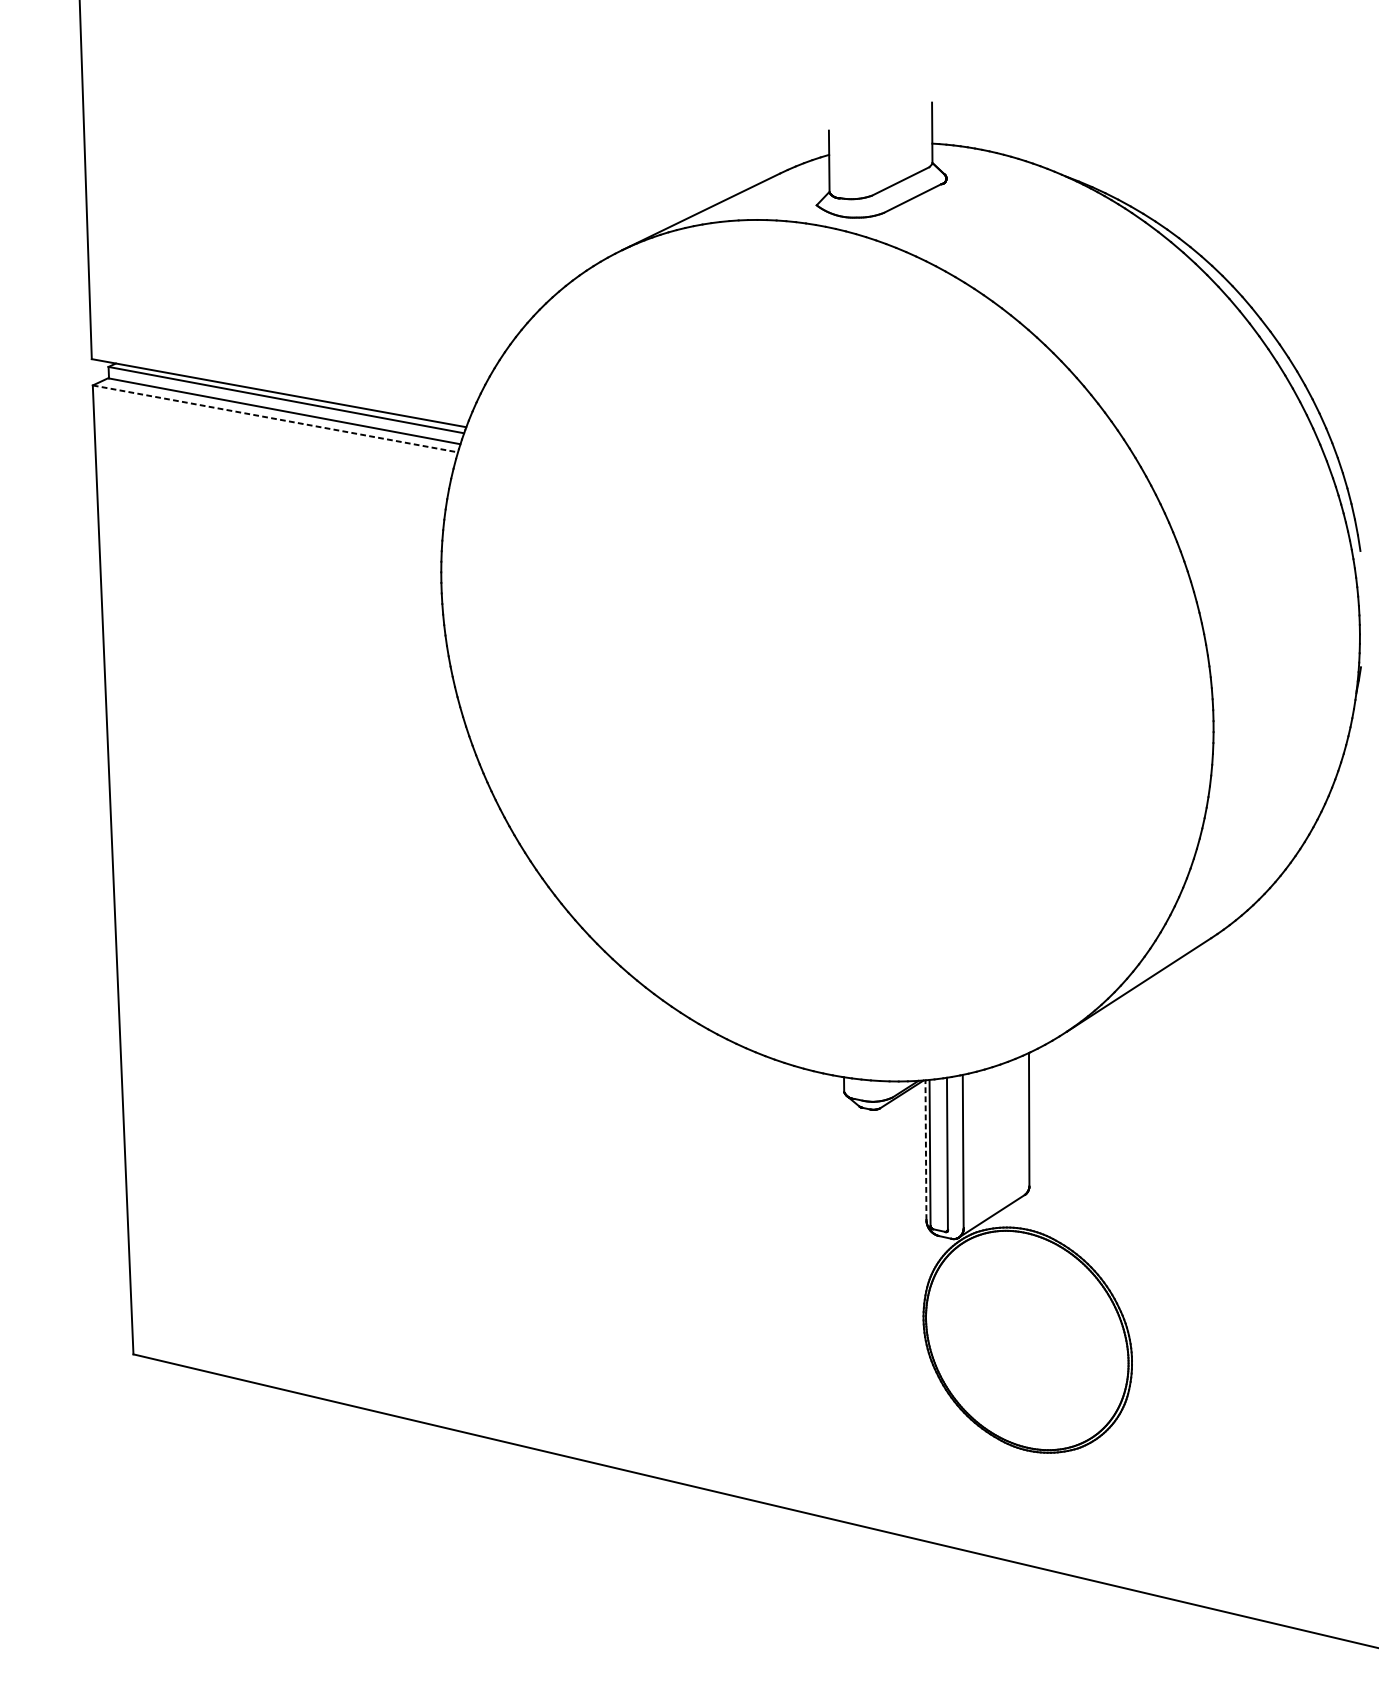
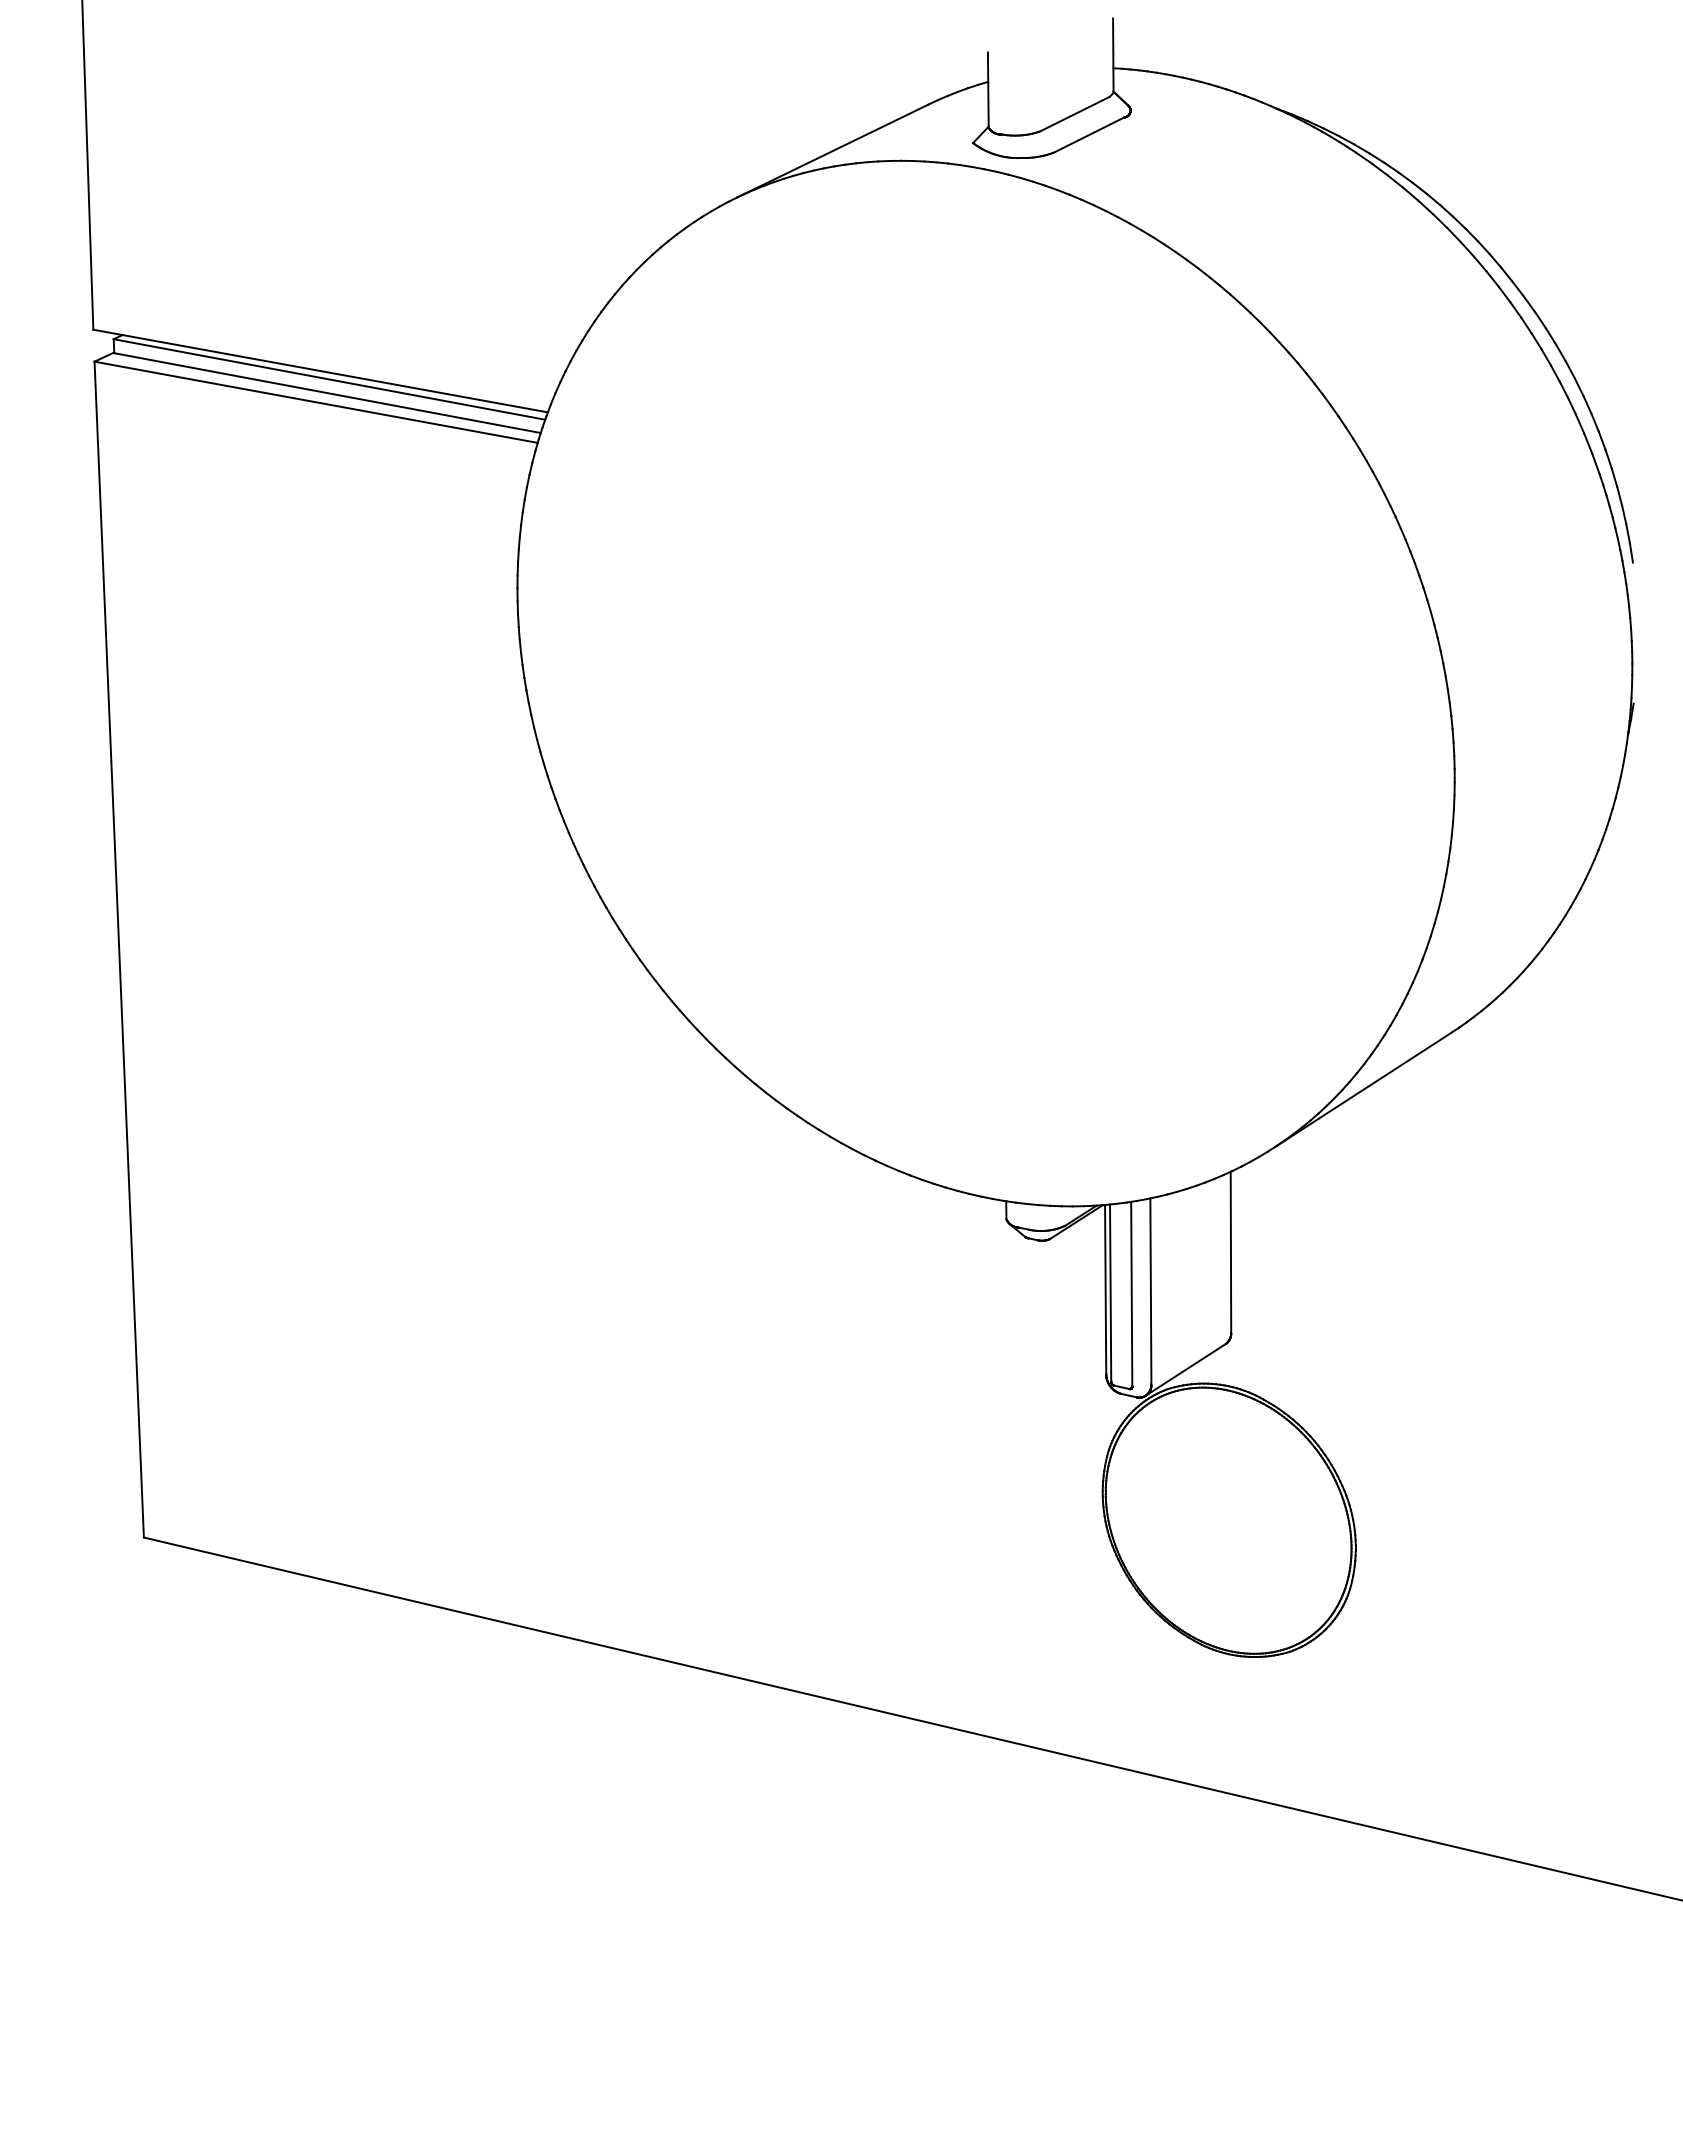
line: (275, 419) -> (316, 402), dashed -> solid
line: (925, 1149) -> (1105, 1289), dashed -> solid

